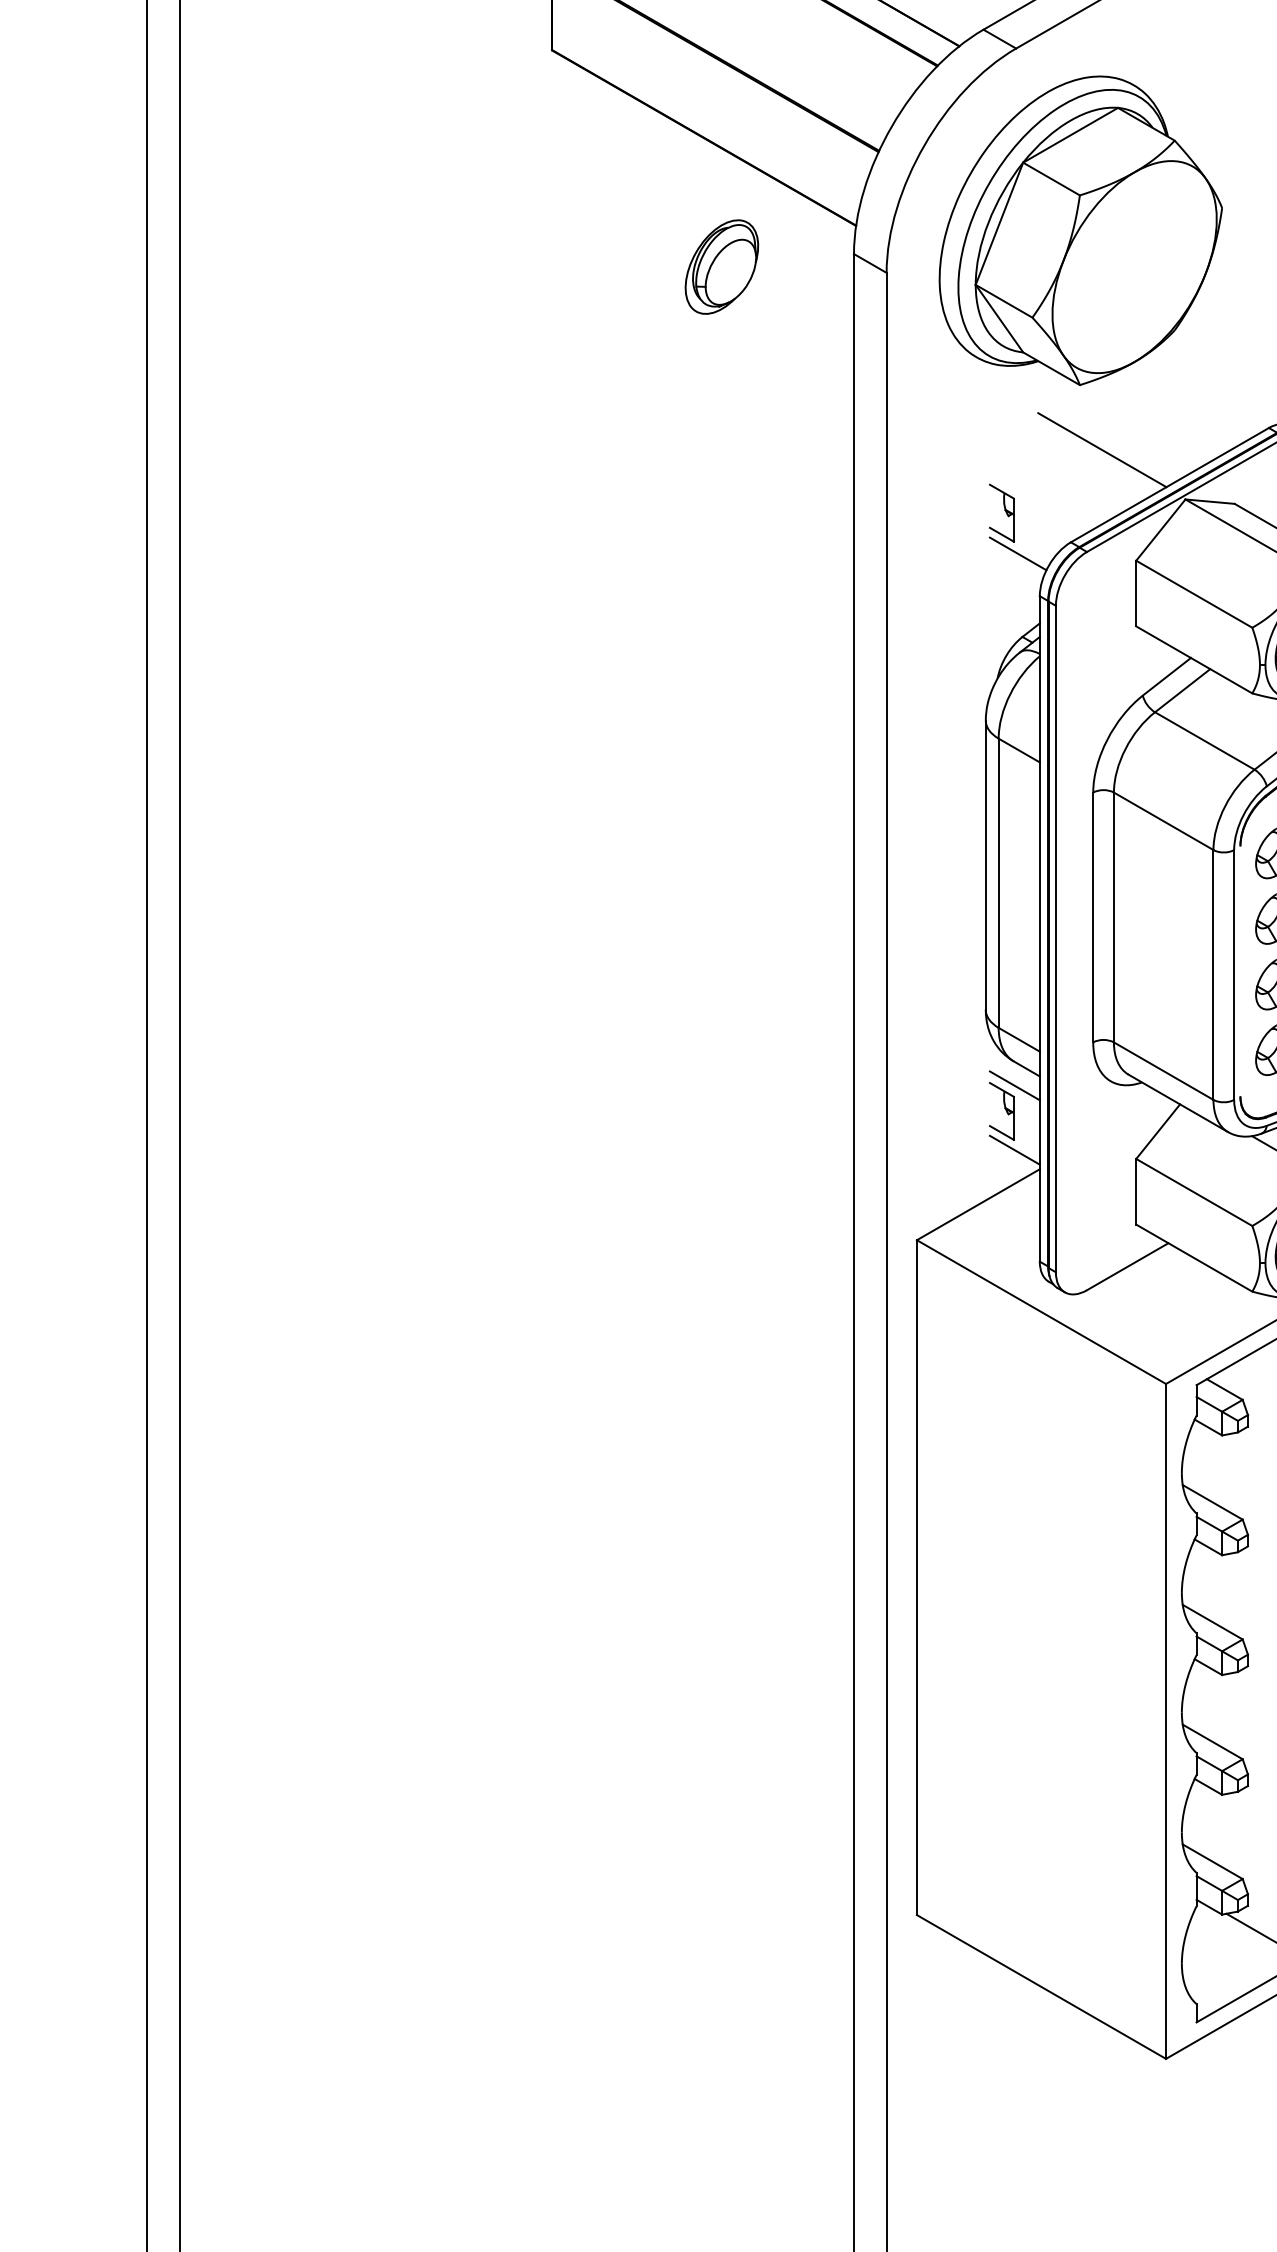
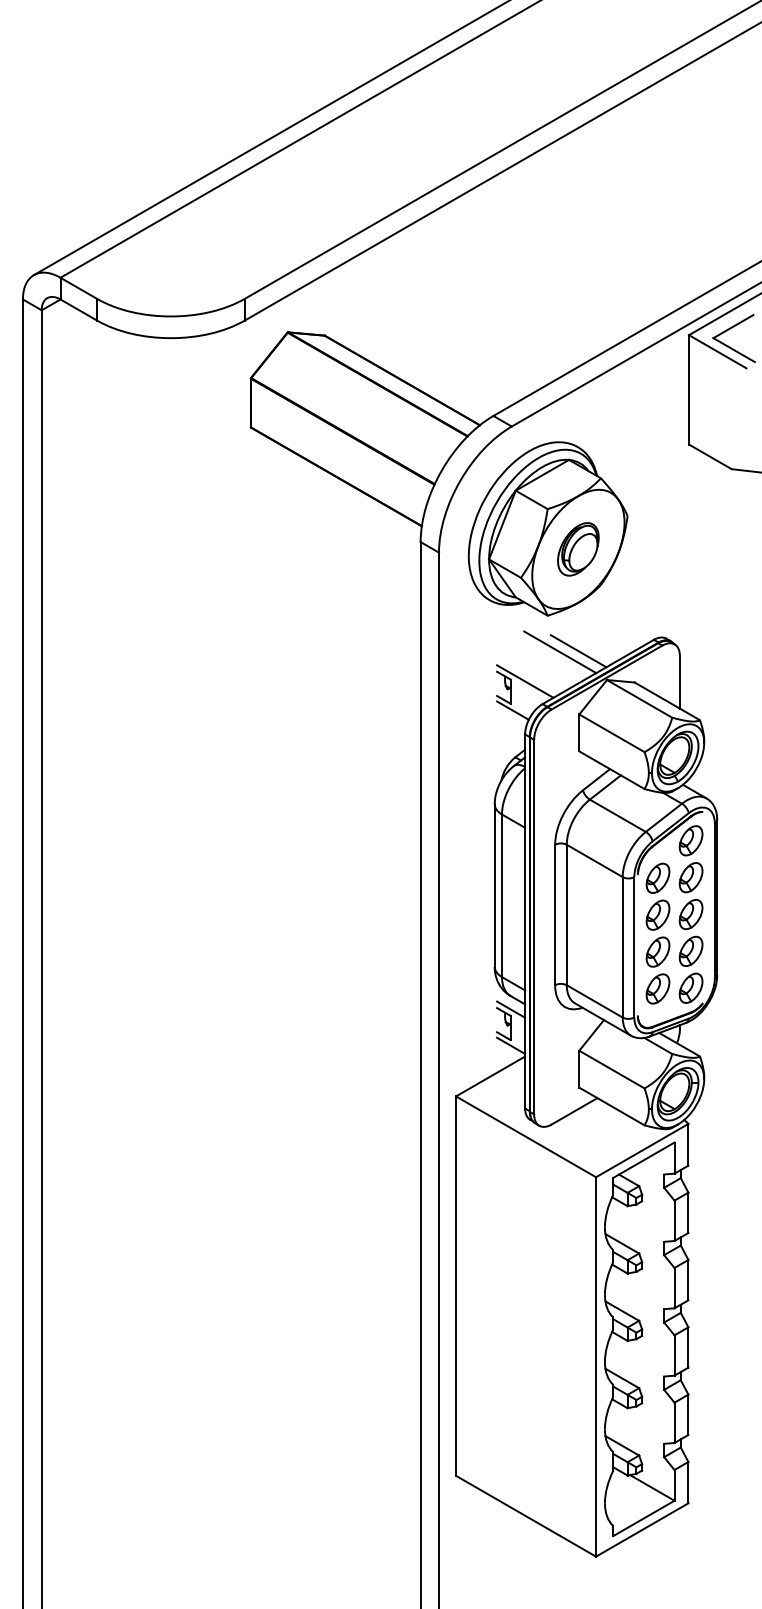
part: (722, 267) -> (578, 549), moved
line: (1134, 448) -> (578, 651), added
line: (1040, 502) -> (525, 681), added

